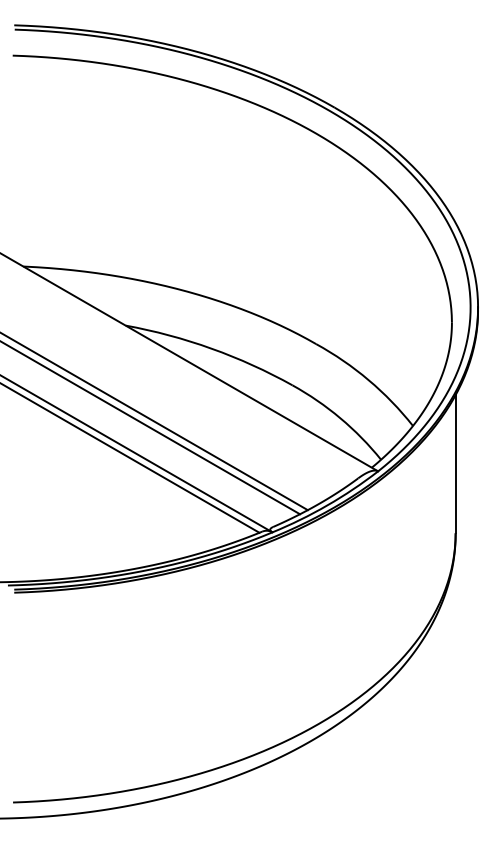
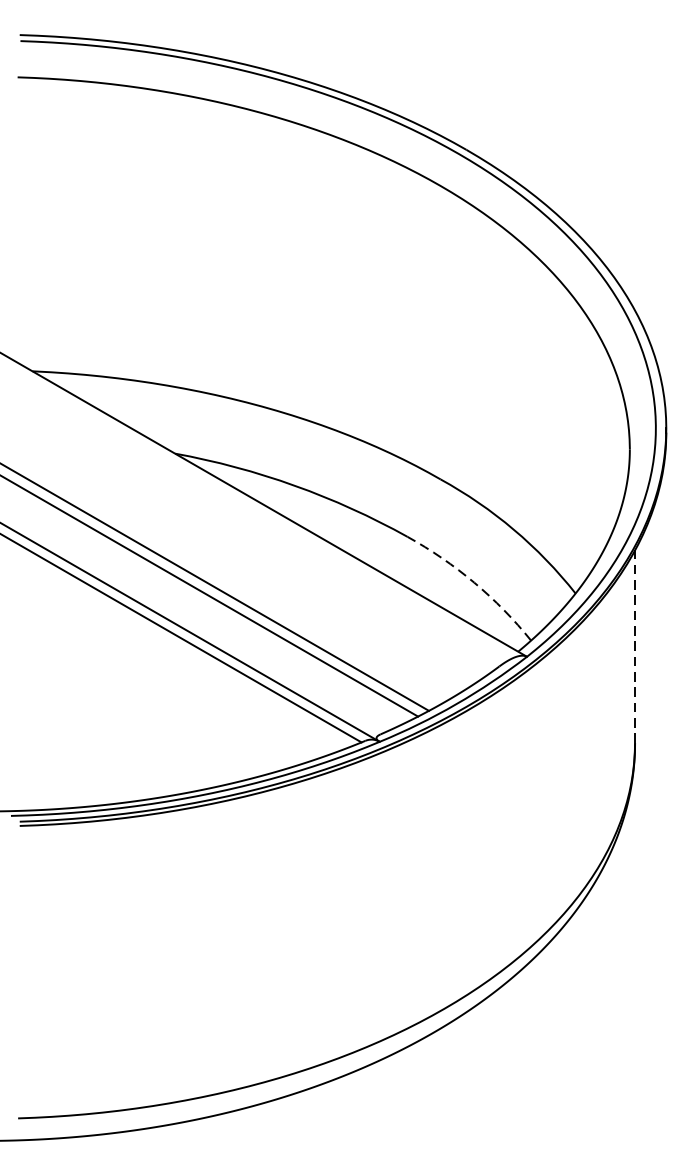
arc: (340, 418) -> (474, 583), solid -> dashed
line: (455, 463) -> (634, 645), solid -> dashed

